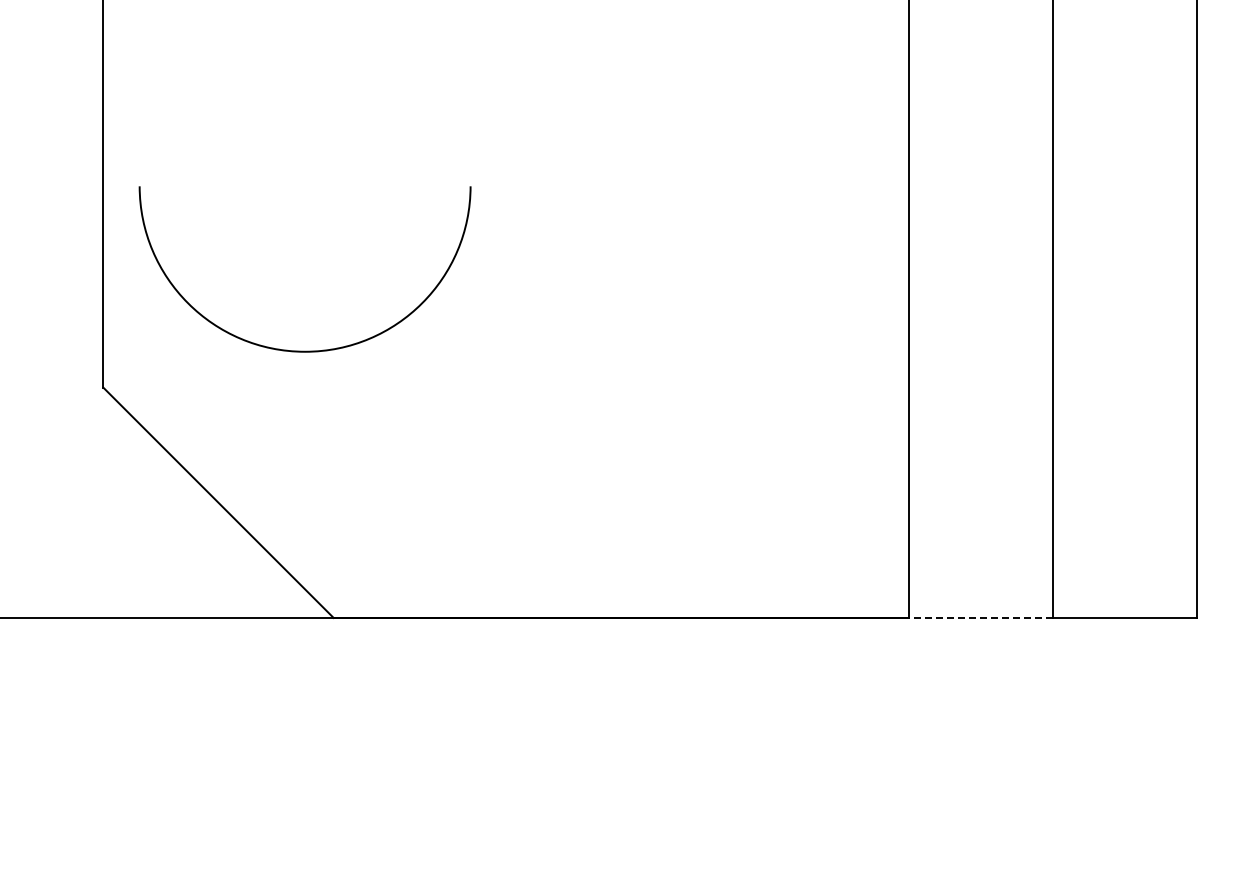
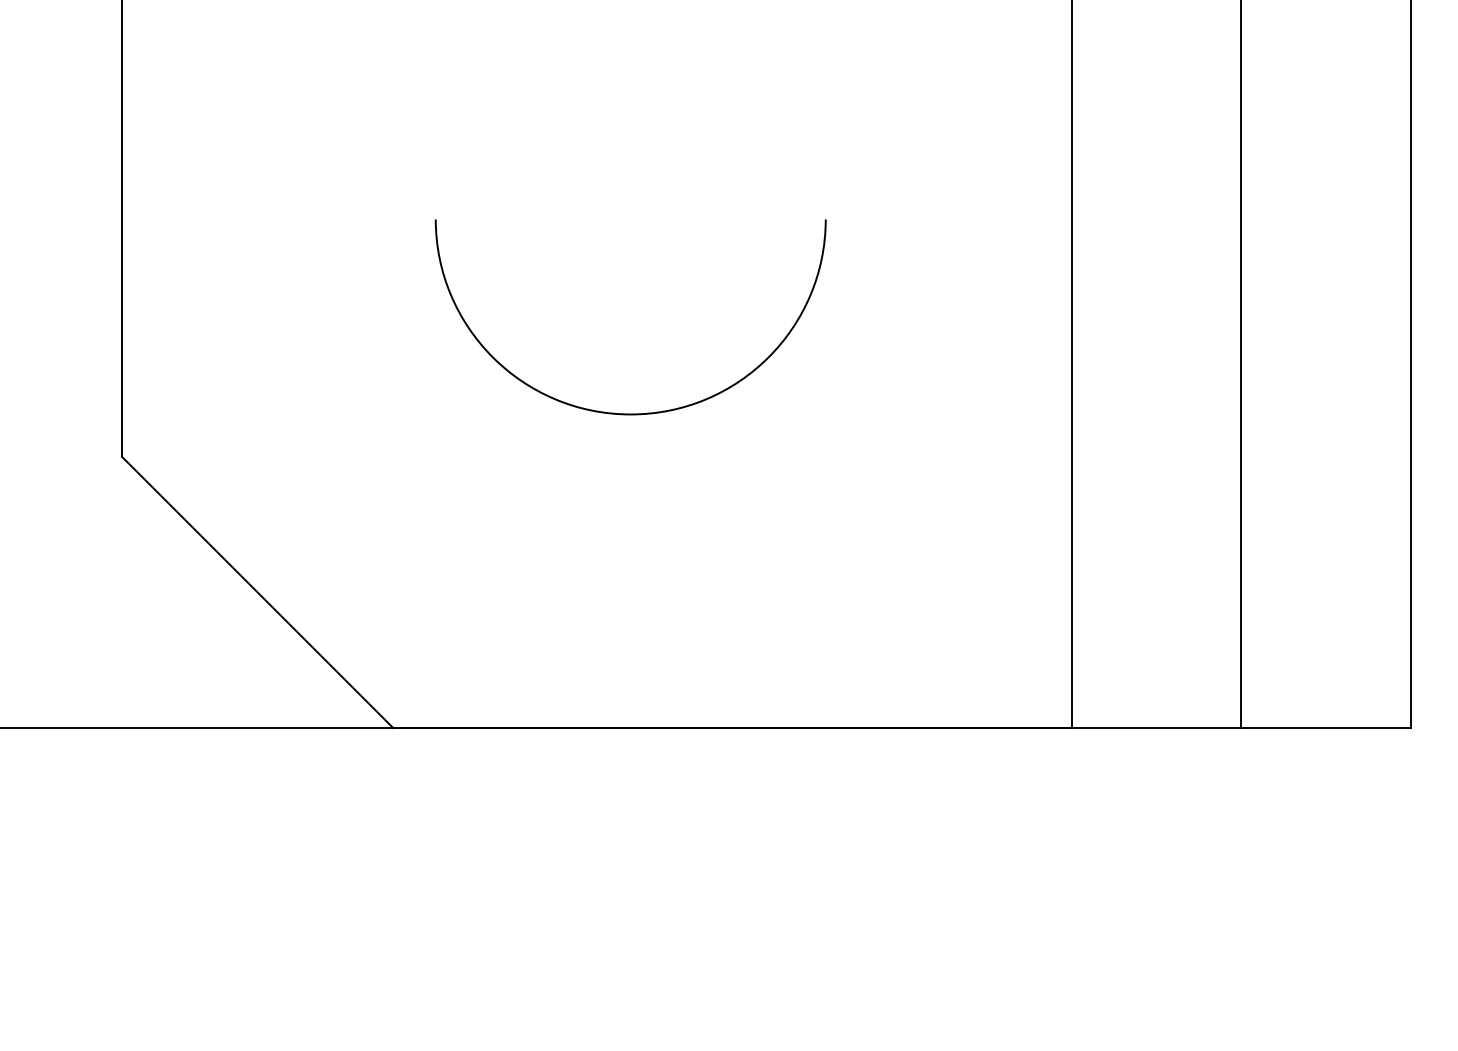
arc: (304, 350) -> (630, 412), moved
line: (981, 617) -> (1156, 727), dashed -> solid

